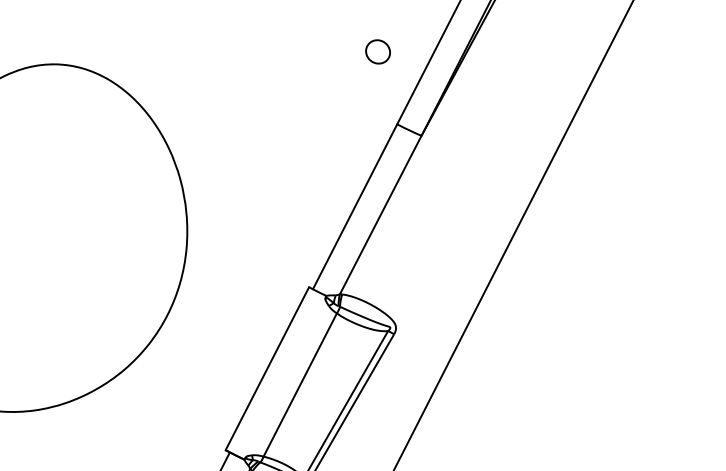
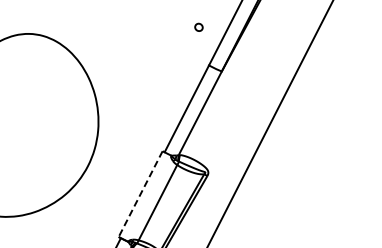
part: (377, 52) -> (198, 27), size x0.6
line: (267, 369) -> (140, 194), solid -> dashed

